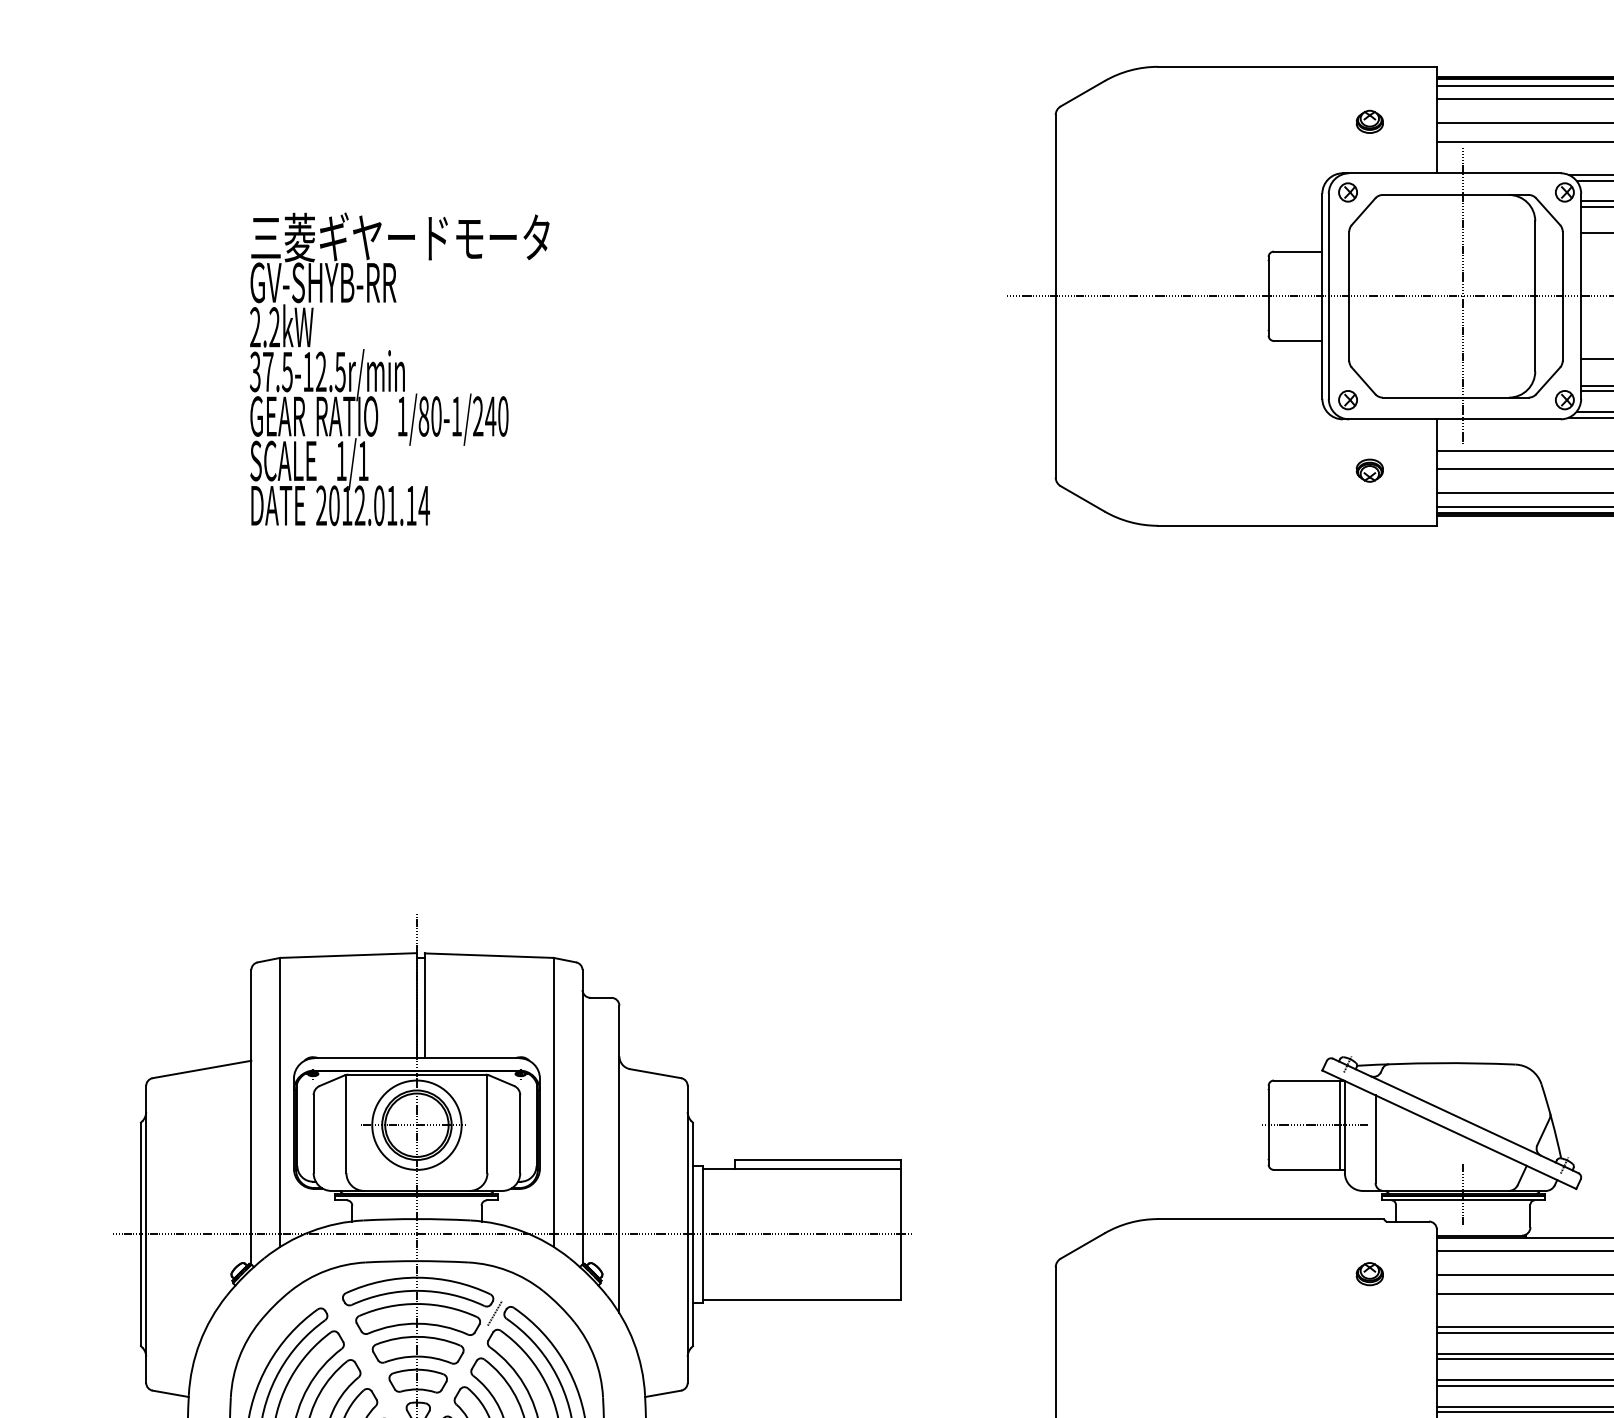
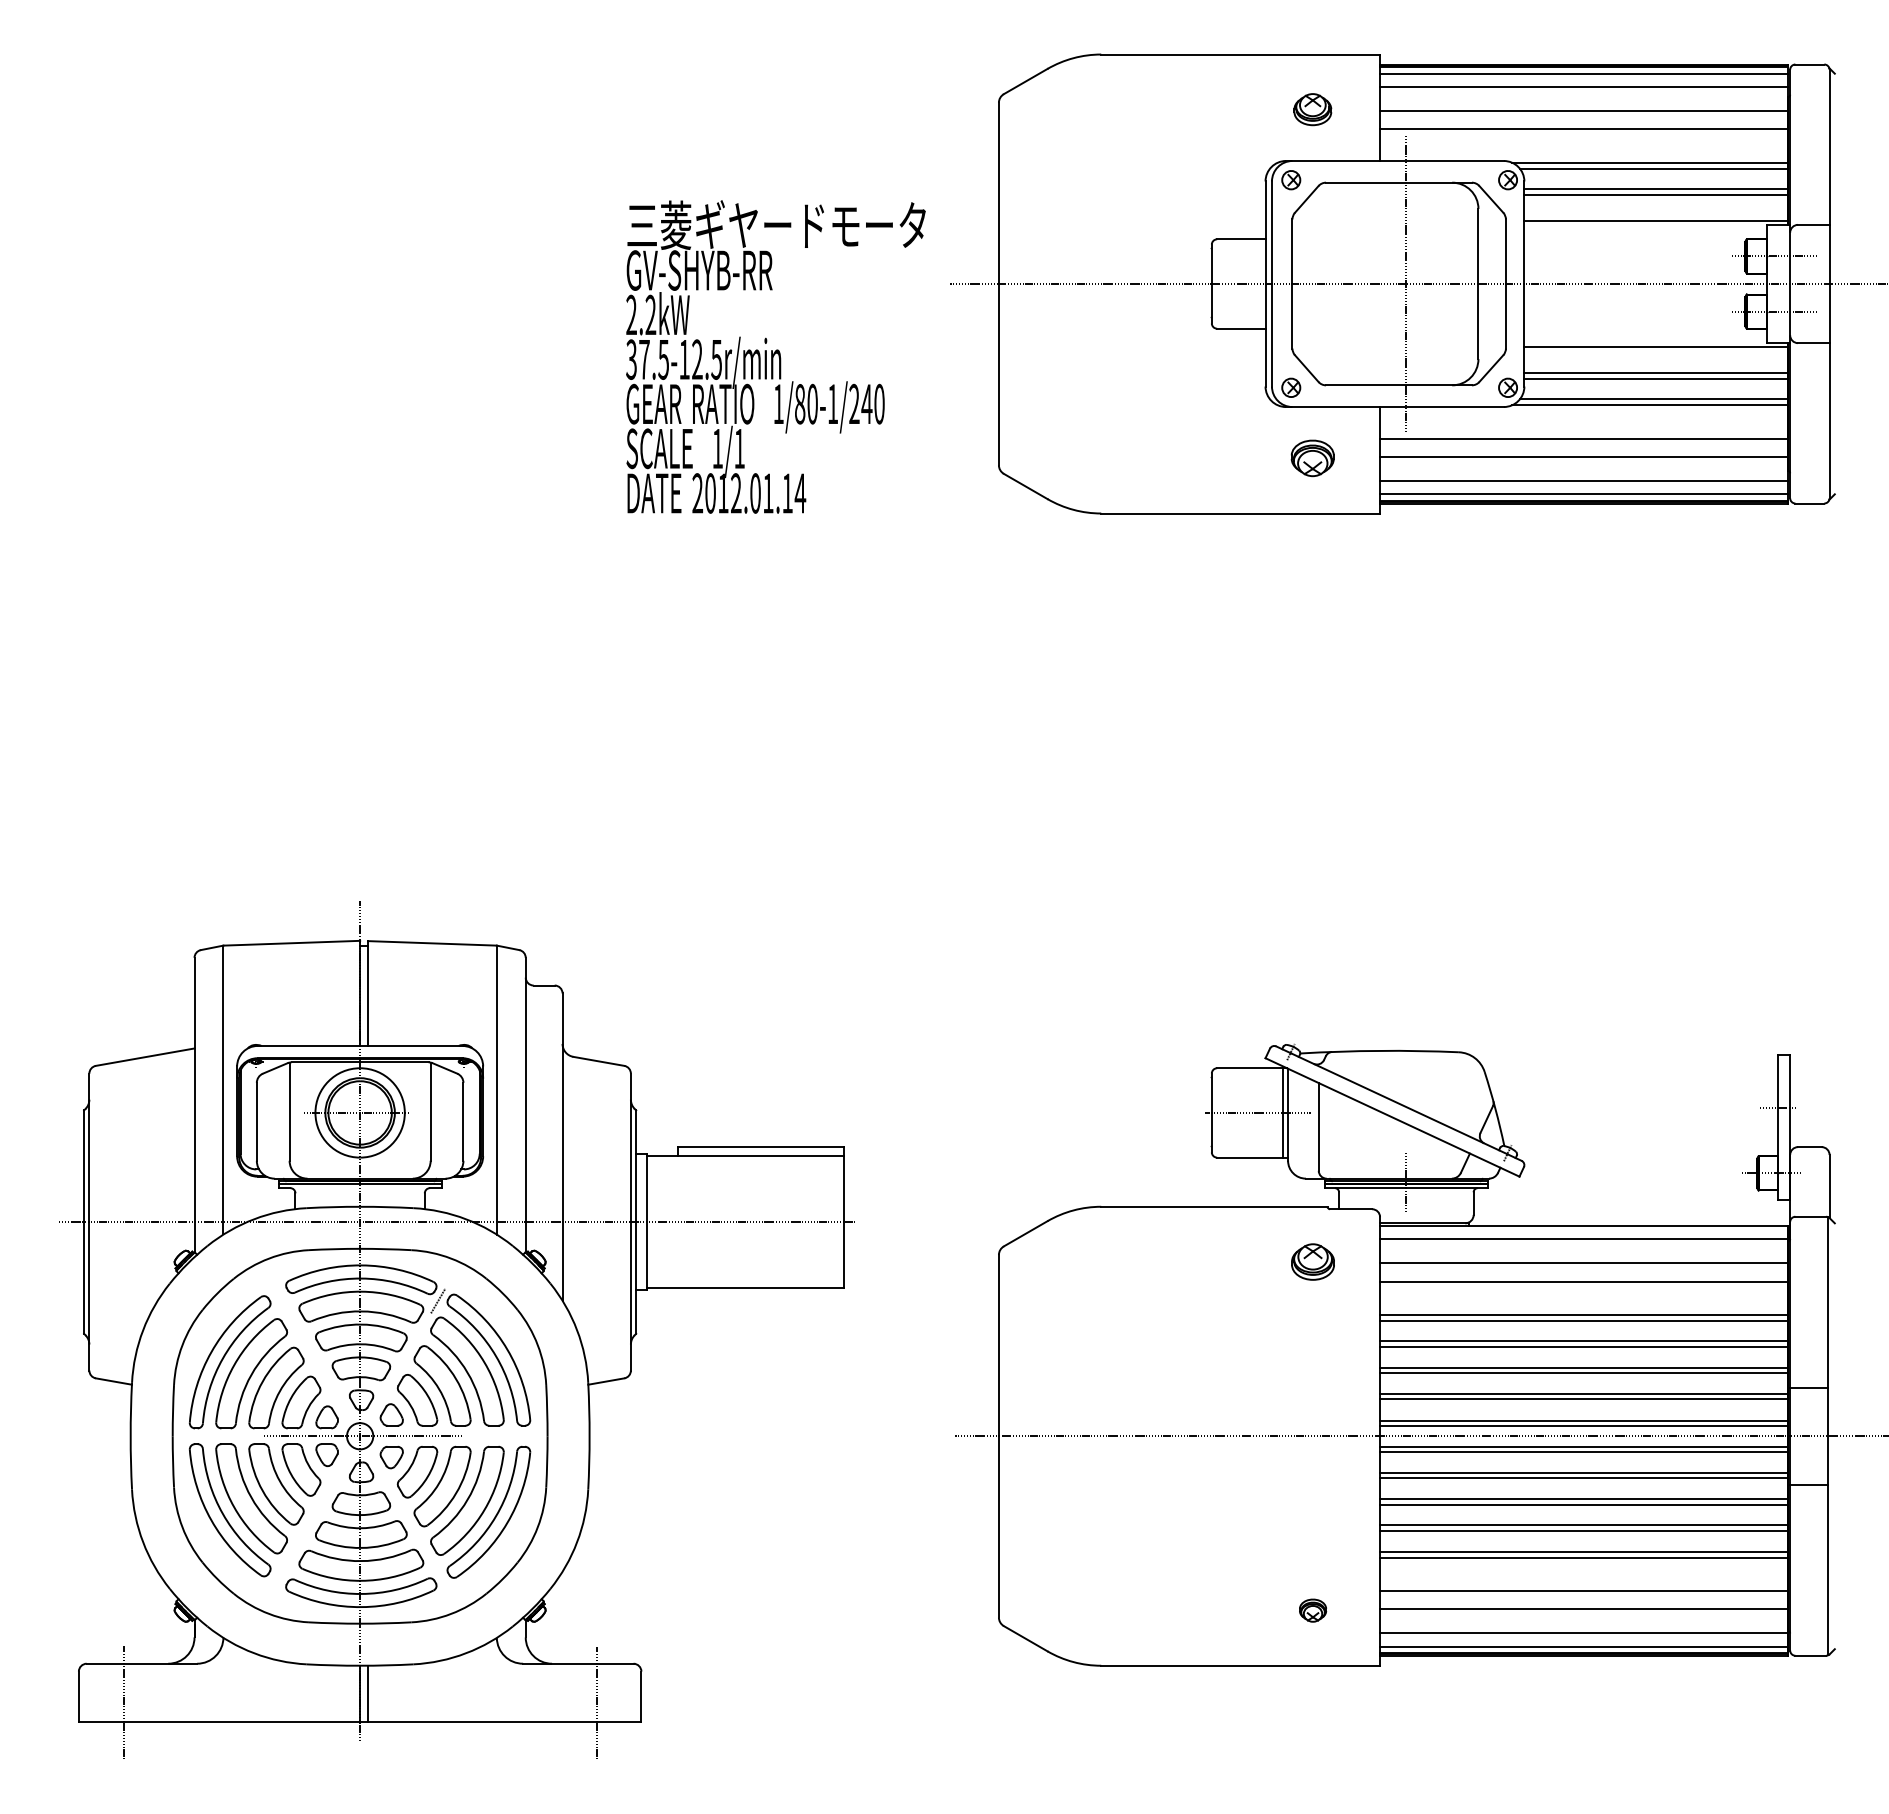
part: (1370, 121) -> (1313, 109), size x1.4
text: (399, 368) -> (775, 356), moved
part: (1370, 470) -> (1313, 458), size x1.6
part: (1369, 1273) -> (1312, 1261), size x1.6

